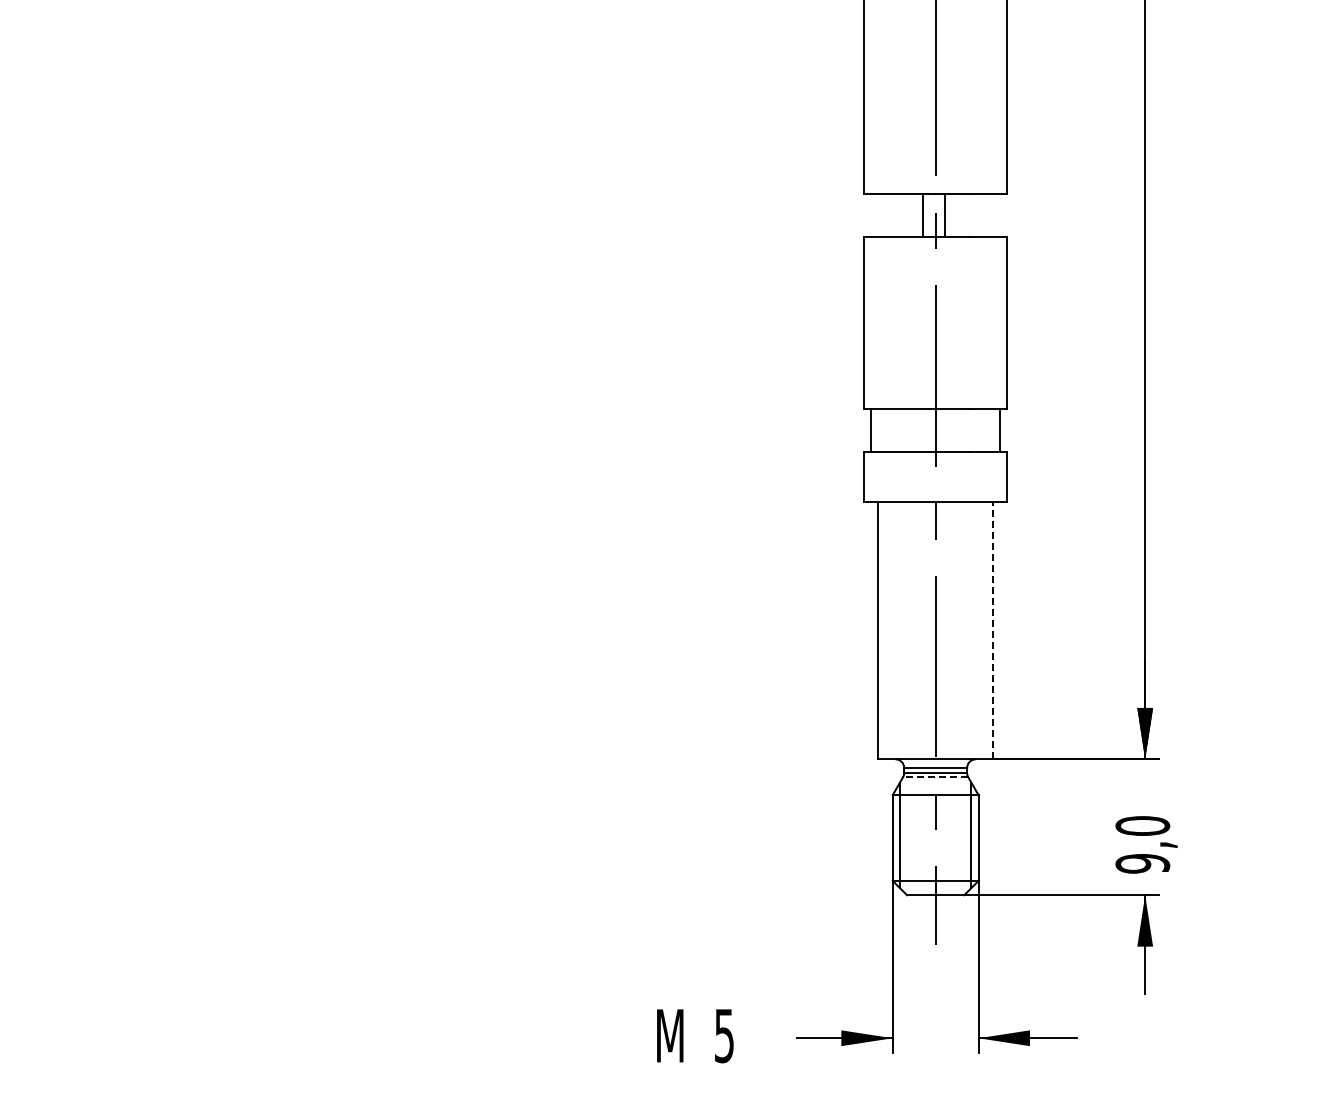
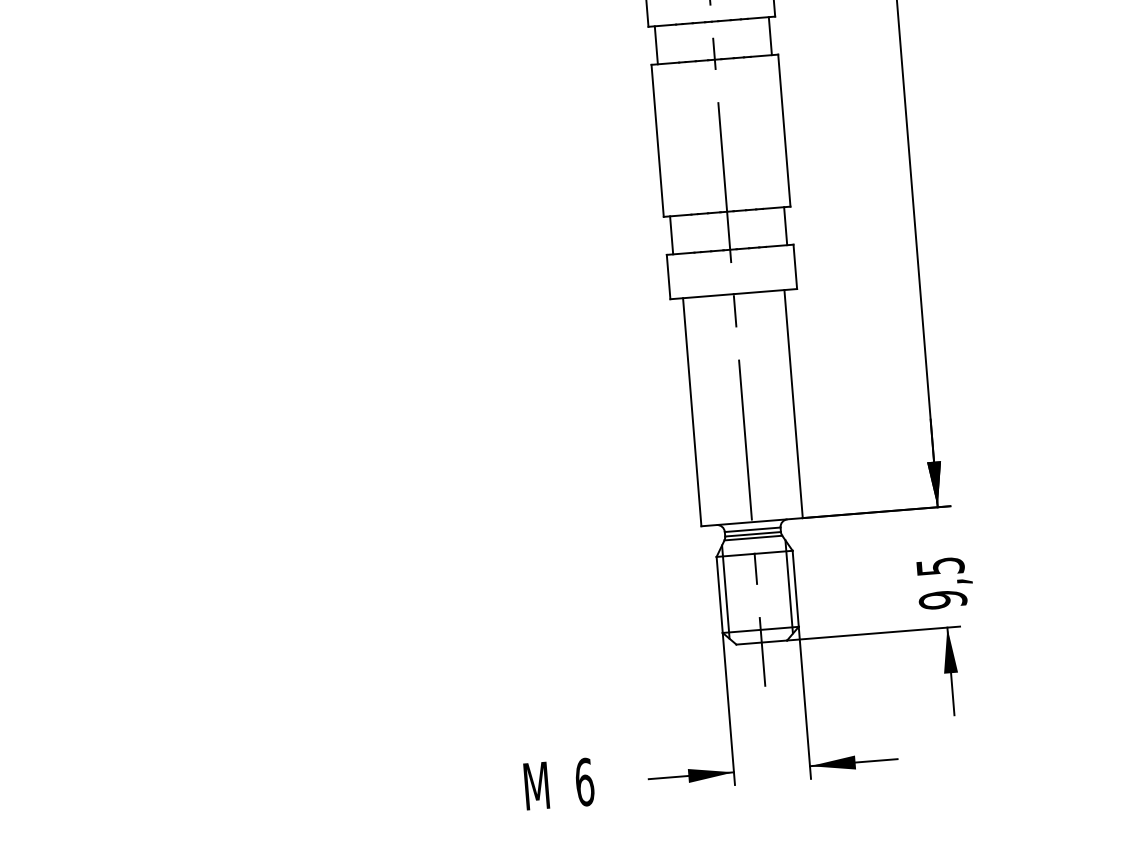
line: (923, 215) -> (656, 44), moved
line: (945, 215) -> (770, 35), moved
line: (992, 630) -> (793, 403), dashed -> solid
line: (935, 777) -> (753, 538), dashed -> solid
text: (1142, 825) -> (940, 566), 9,0 -> 9,5
text: (724, 1035) -> (584, 781), 5 -> 6

